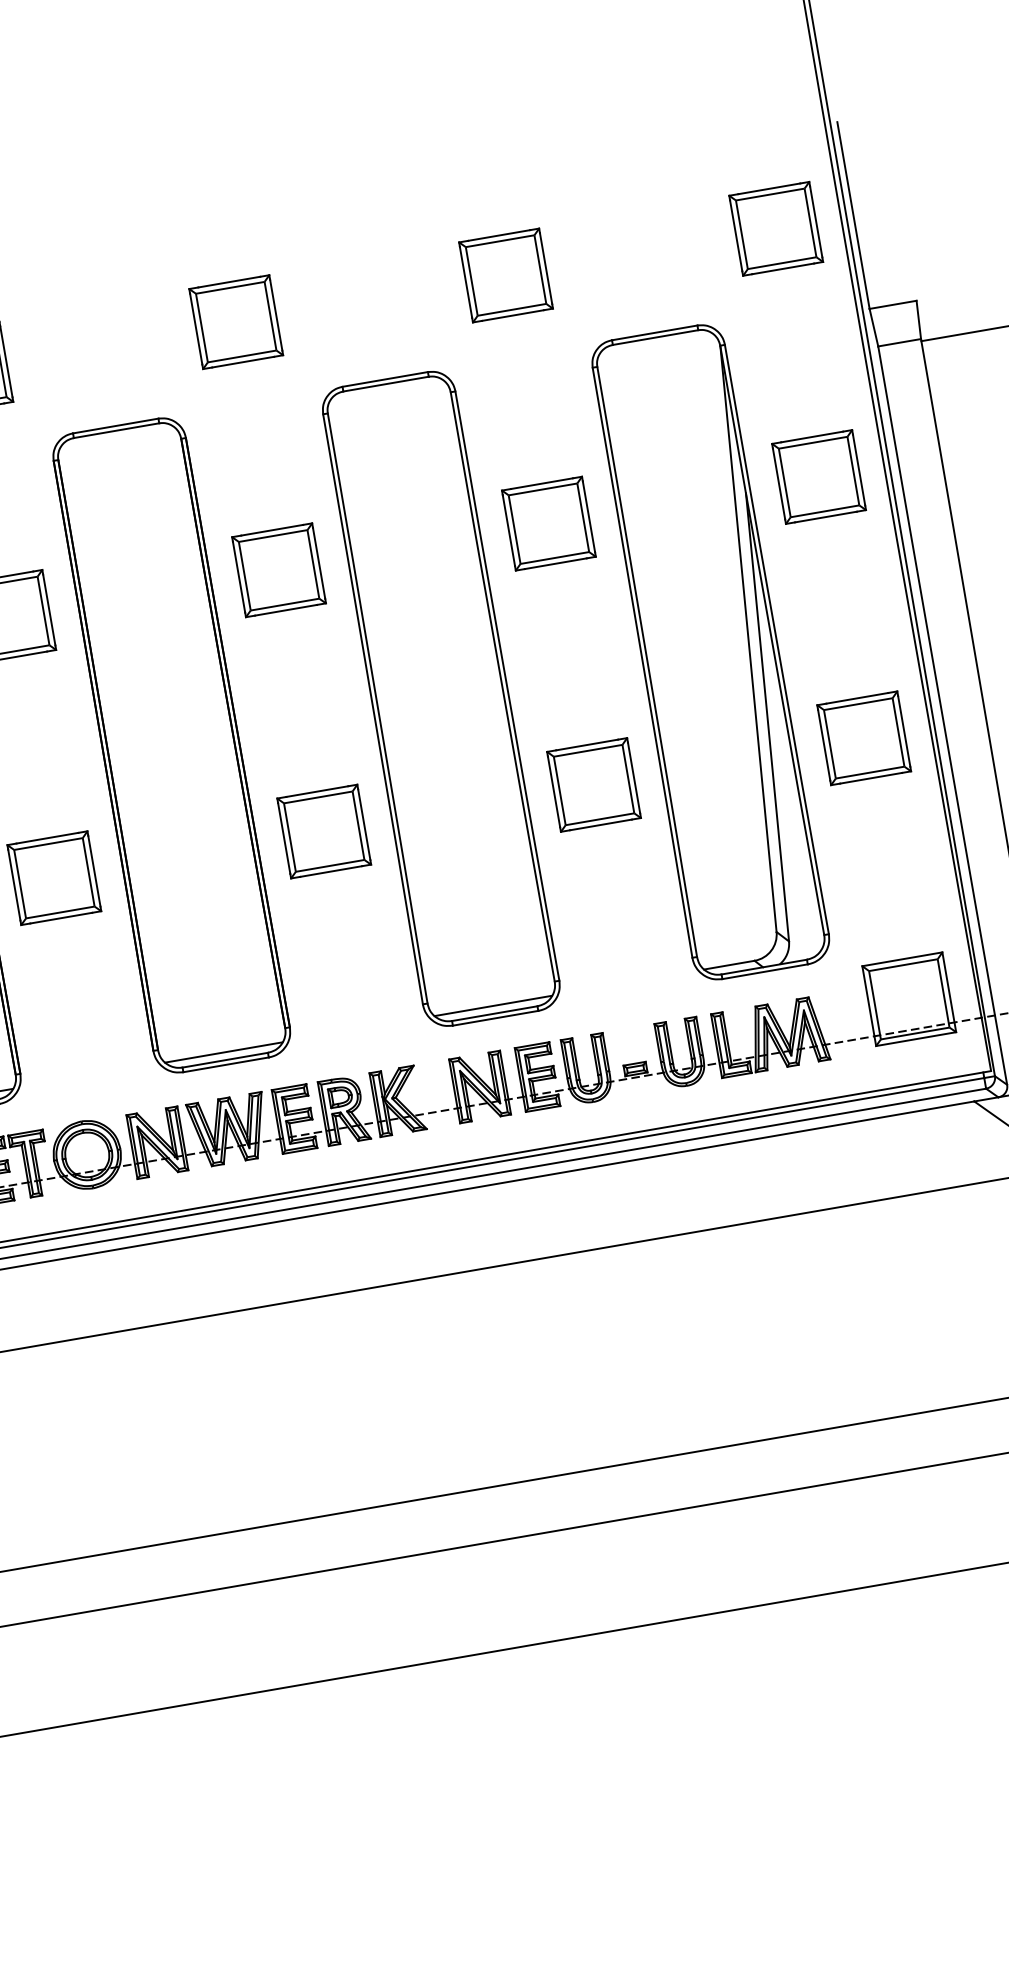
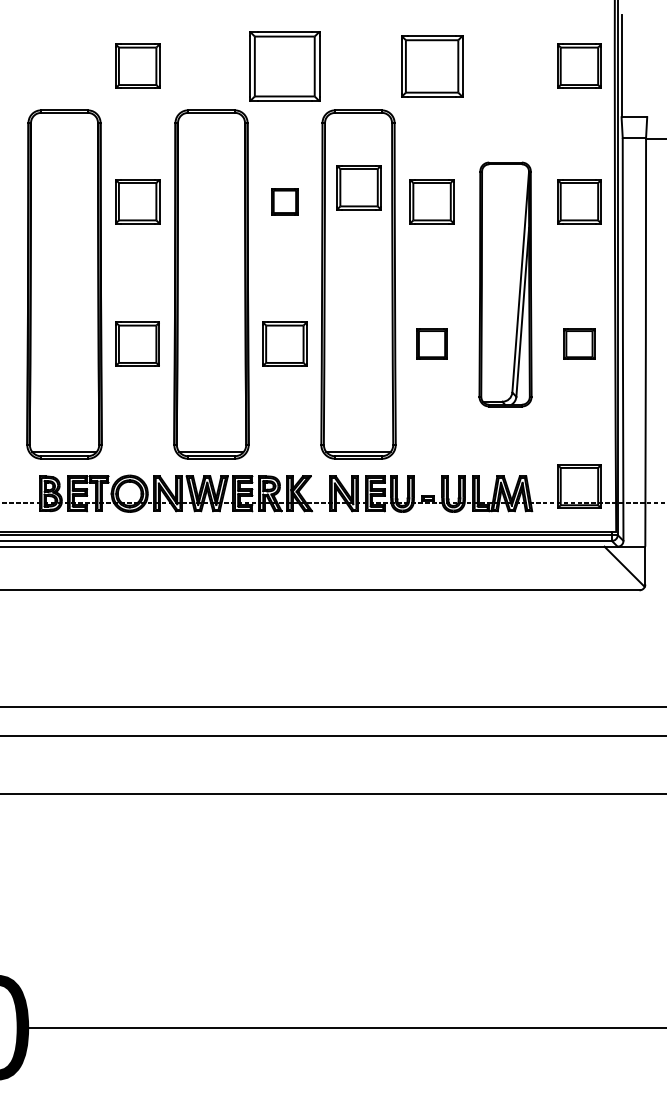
part: (504, 274) -> (431, 65), size x1.4
part: (235, 320) -> (284, 65), size x1.6
part: (409, 520) -> (358, 187), added
part: (278, 570) -> (284, 201), size x0.6
part: (709, 652) -> (505, 284), size x0.7
part: (864, 736) -> (579, 343), size x0.7
part: (592, 783) -> (431, 343), size x0.7

